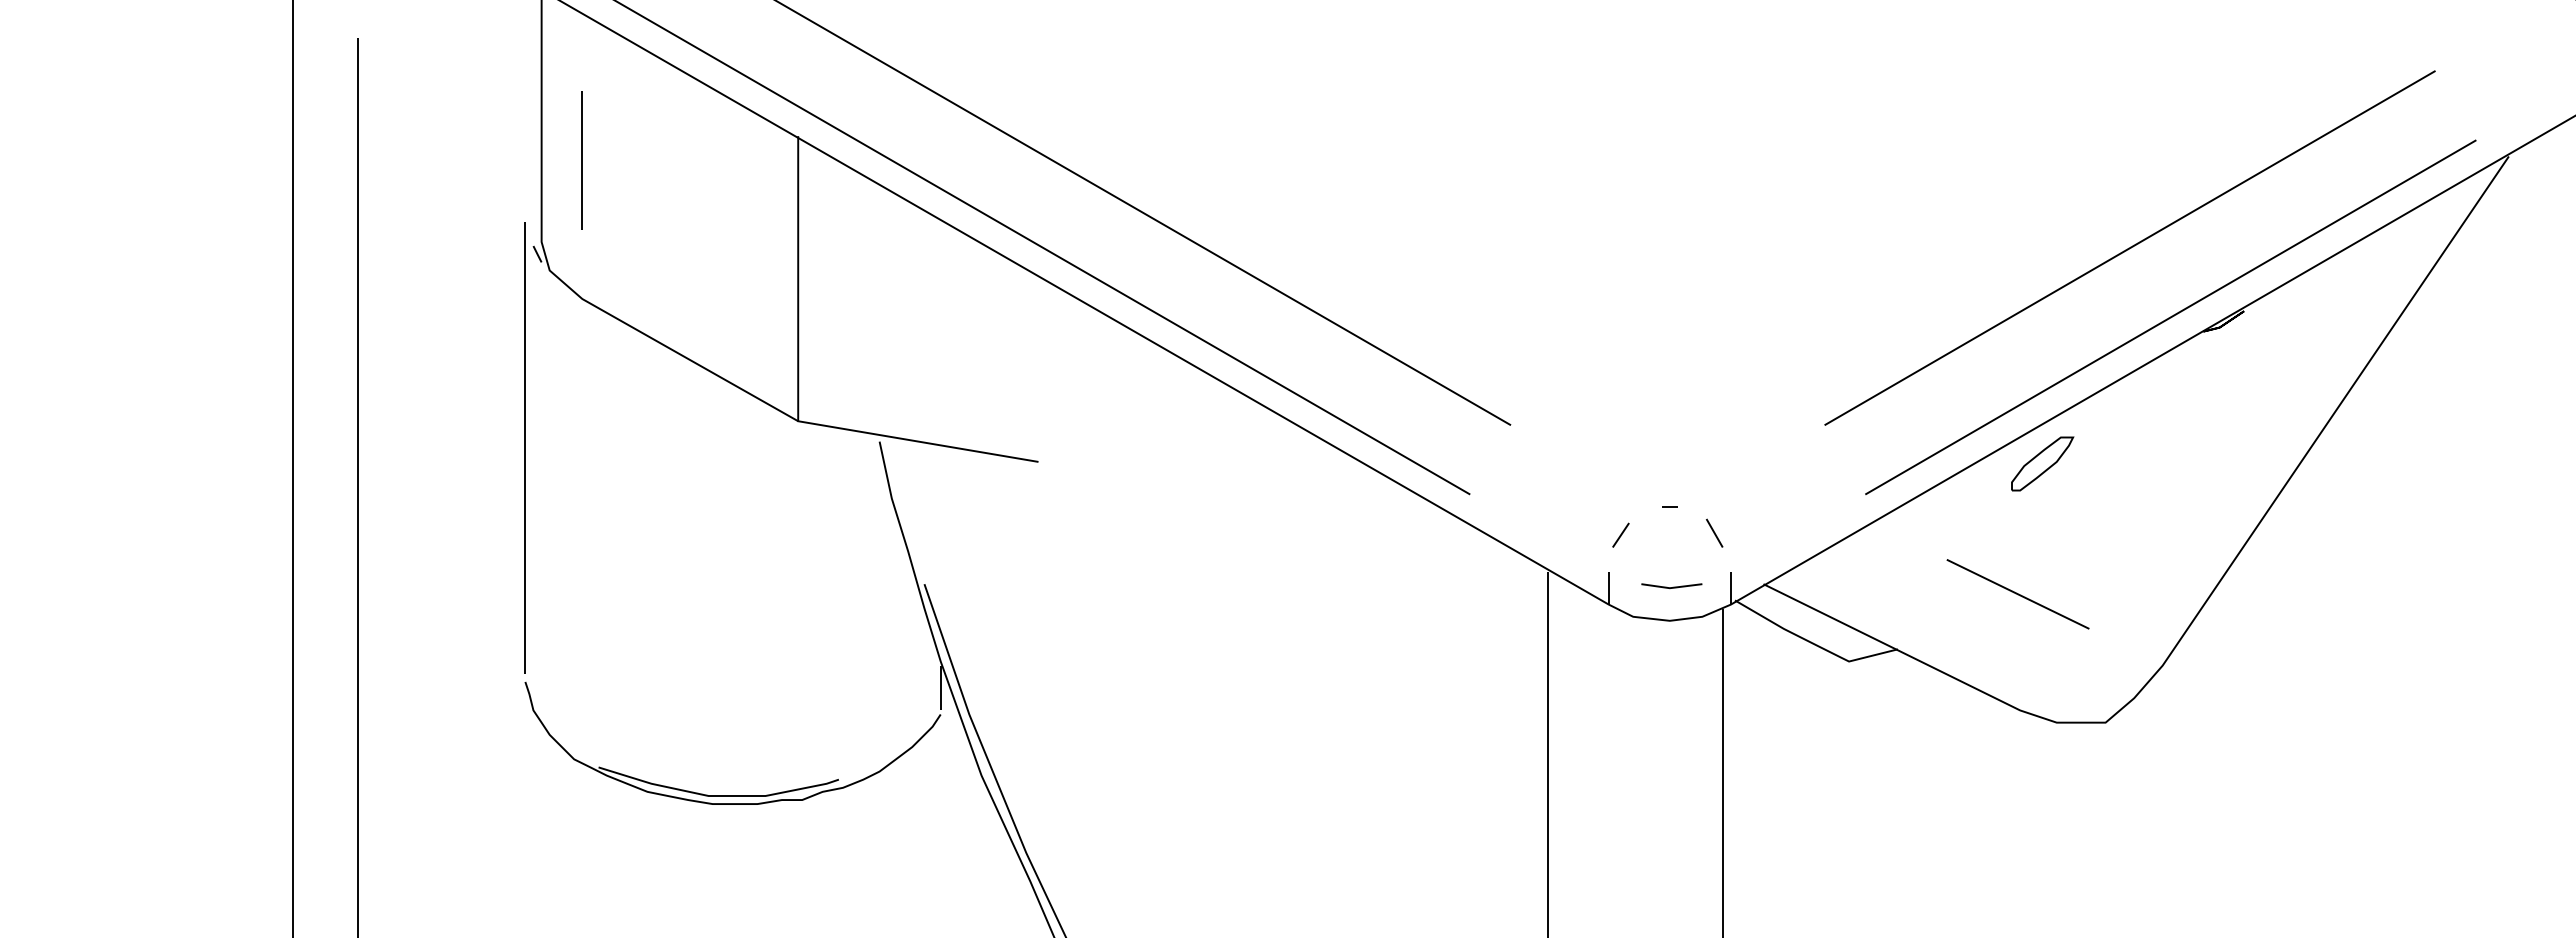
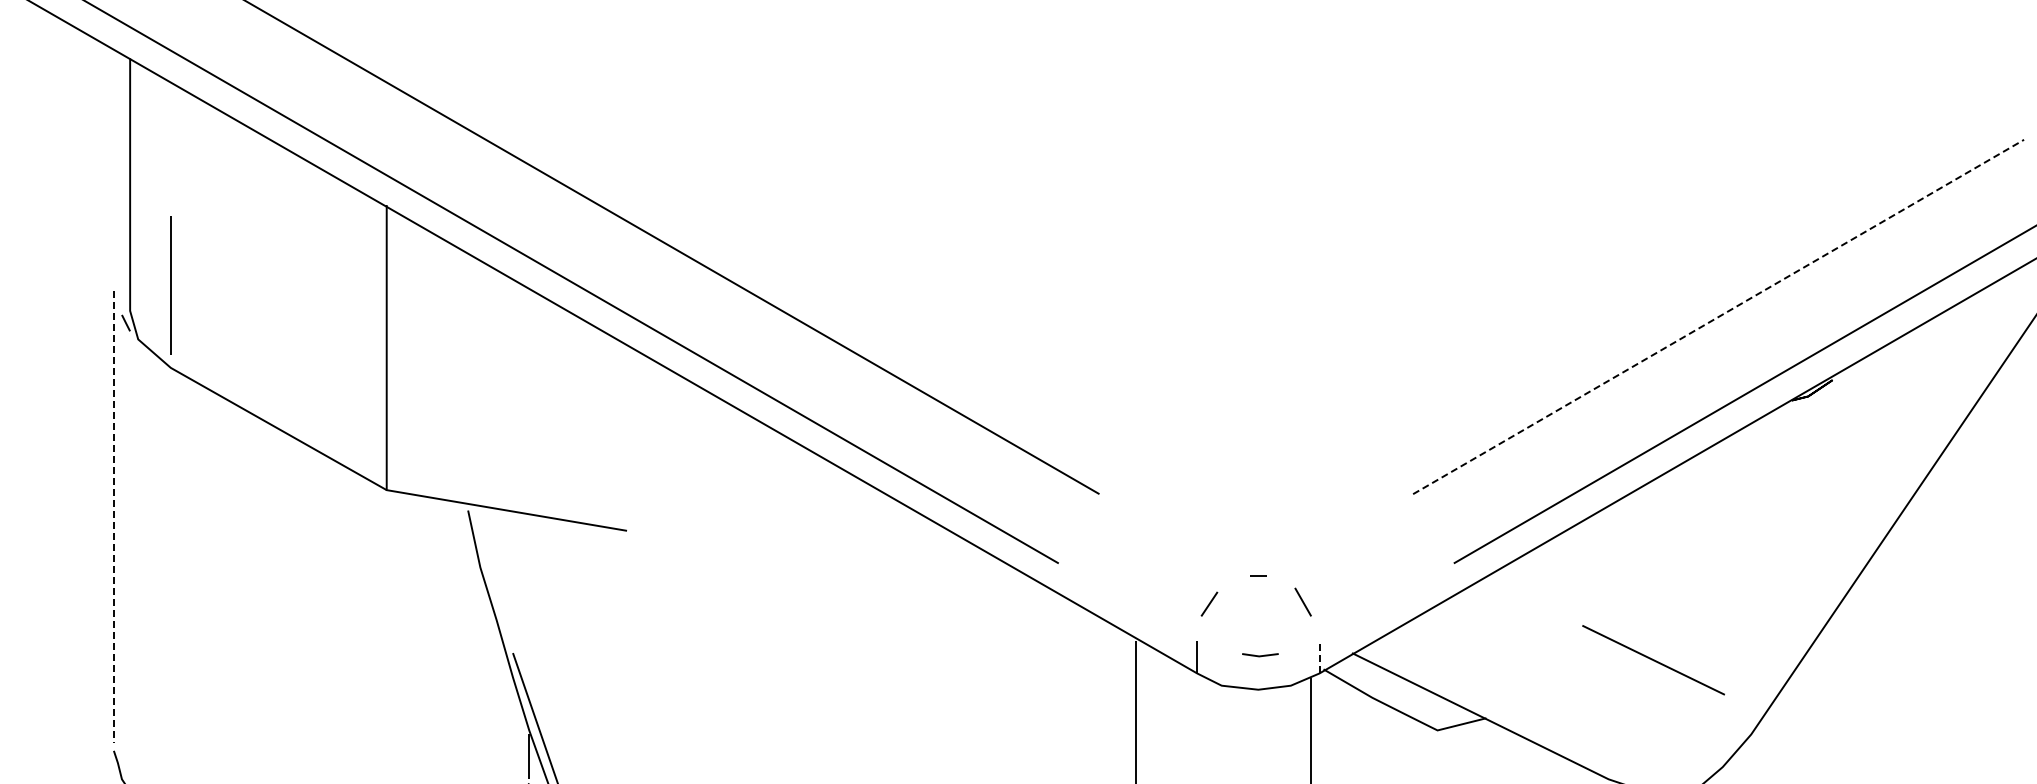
line: (581, 160) -> (170, 285), moved
line: (2130, 247) -> (1719, 316), solid -> dashed
line: (525, 448) -> (114, 517), solid -> dashed
part: (2042, 463) -> (1631, 532), removed
part: (1671, 586) -> (1260, 655), size x0.6
line: (1730, 587) -> (1319, 656), solid -> dashed
line: (2017, 594) -> (1653, 660), moved

